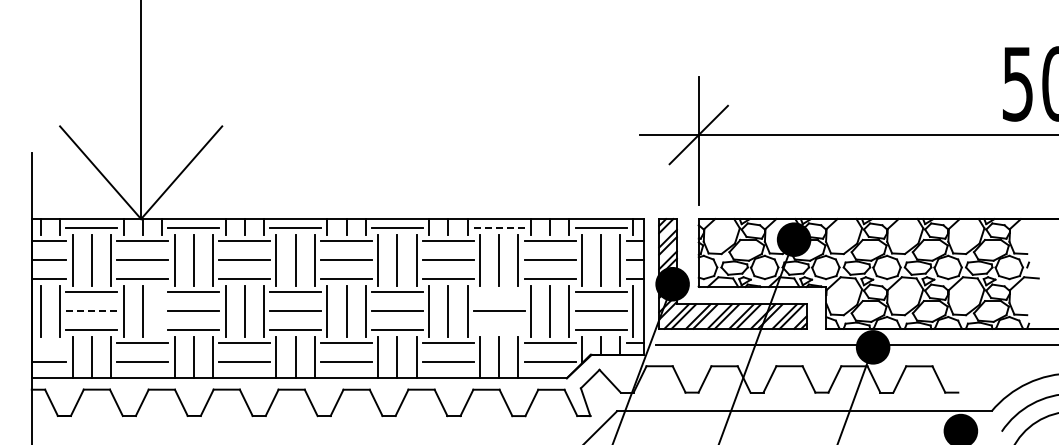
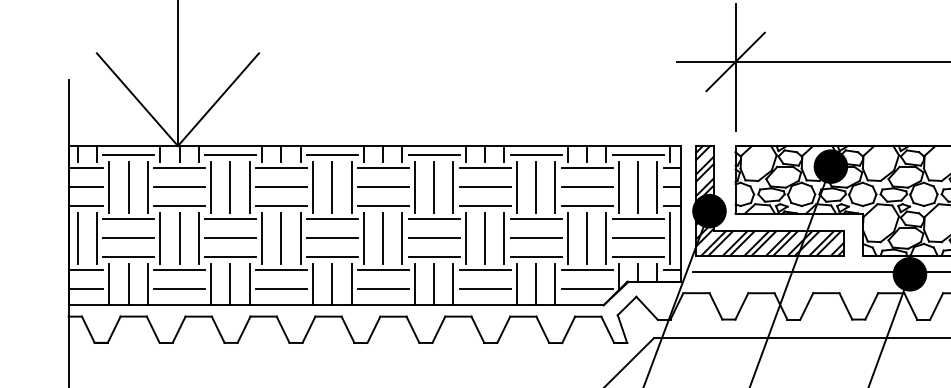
line: (499, 228) -> (536, 155), dashed -> solid
line: (498, 292) -> (535, 219), added
line: (161, 310) -> (198, 237), added
line: (92, 311) -> (129, 238), dashed -> solid
line: (498, 330) -> (535, 257), added
line: (48, 343) -> (85, 270), added

